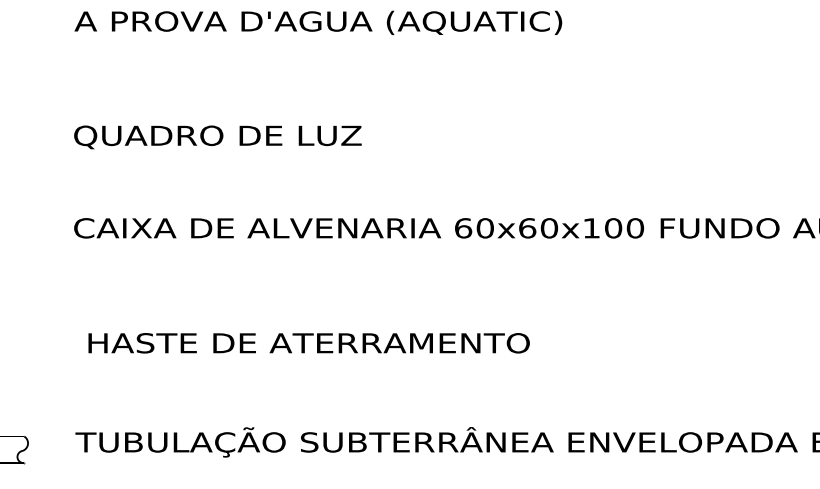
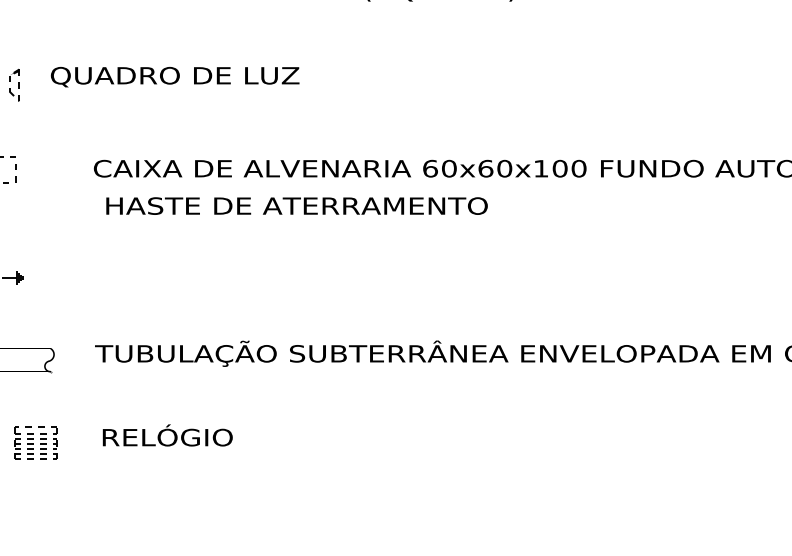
text: (218, 137) -> (175, 77), moved
text: (308, 342) -> (296, 205), moved

